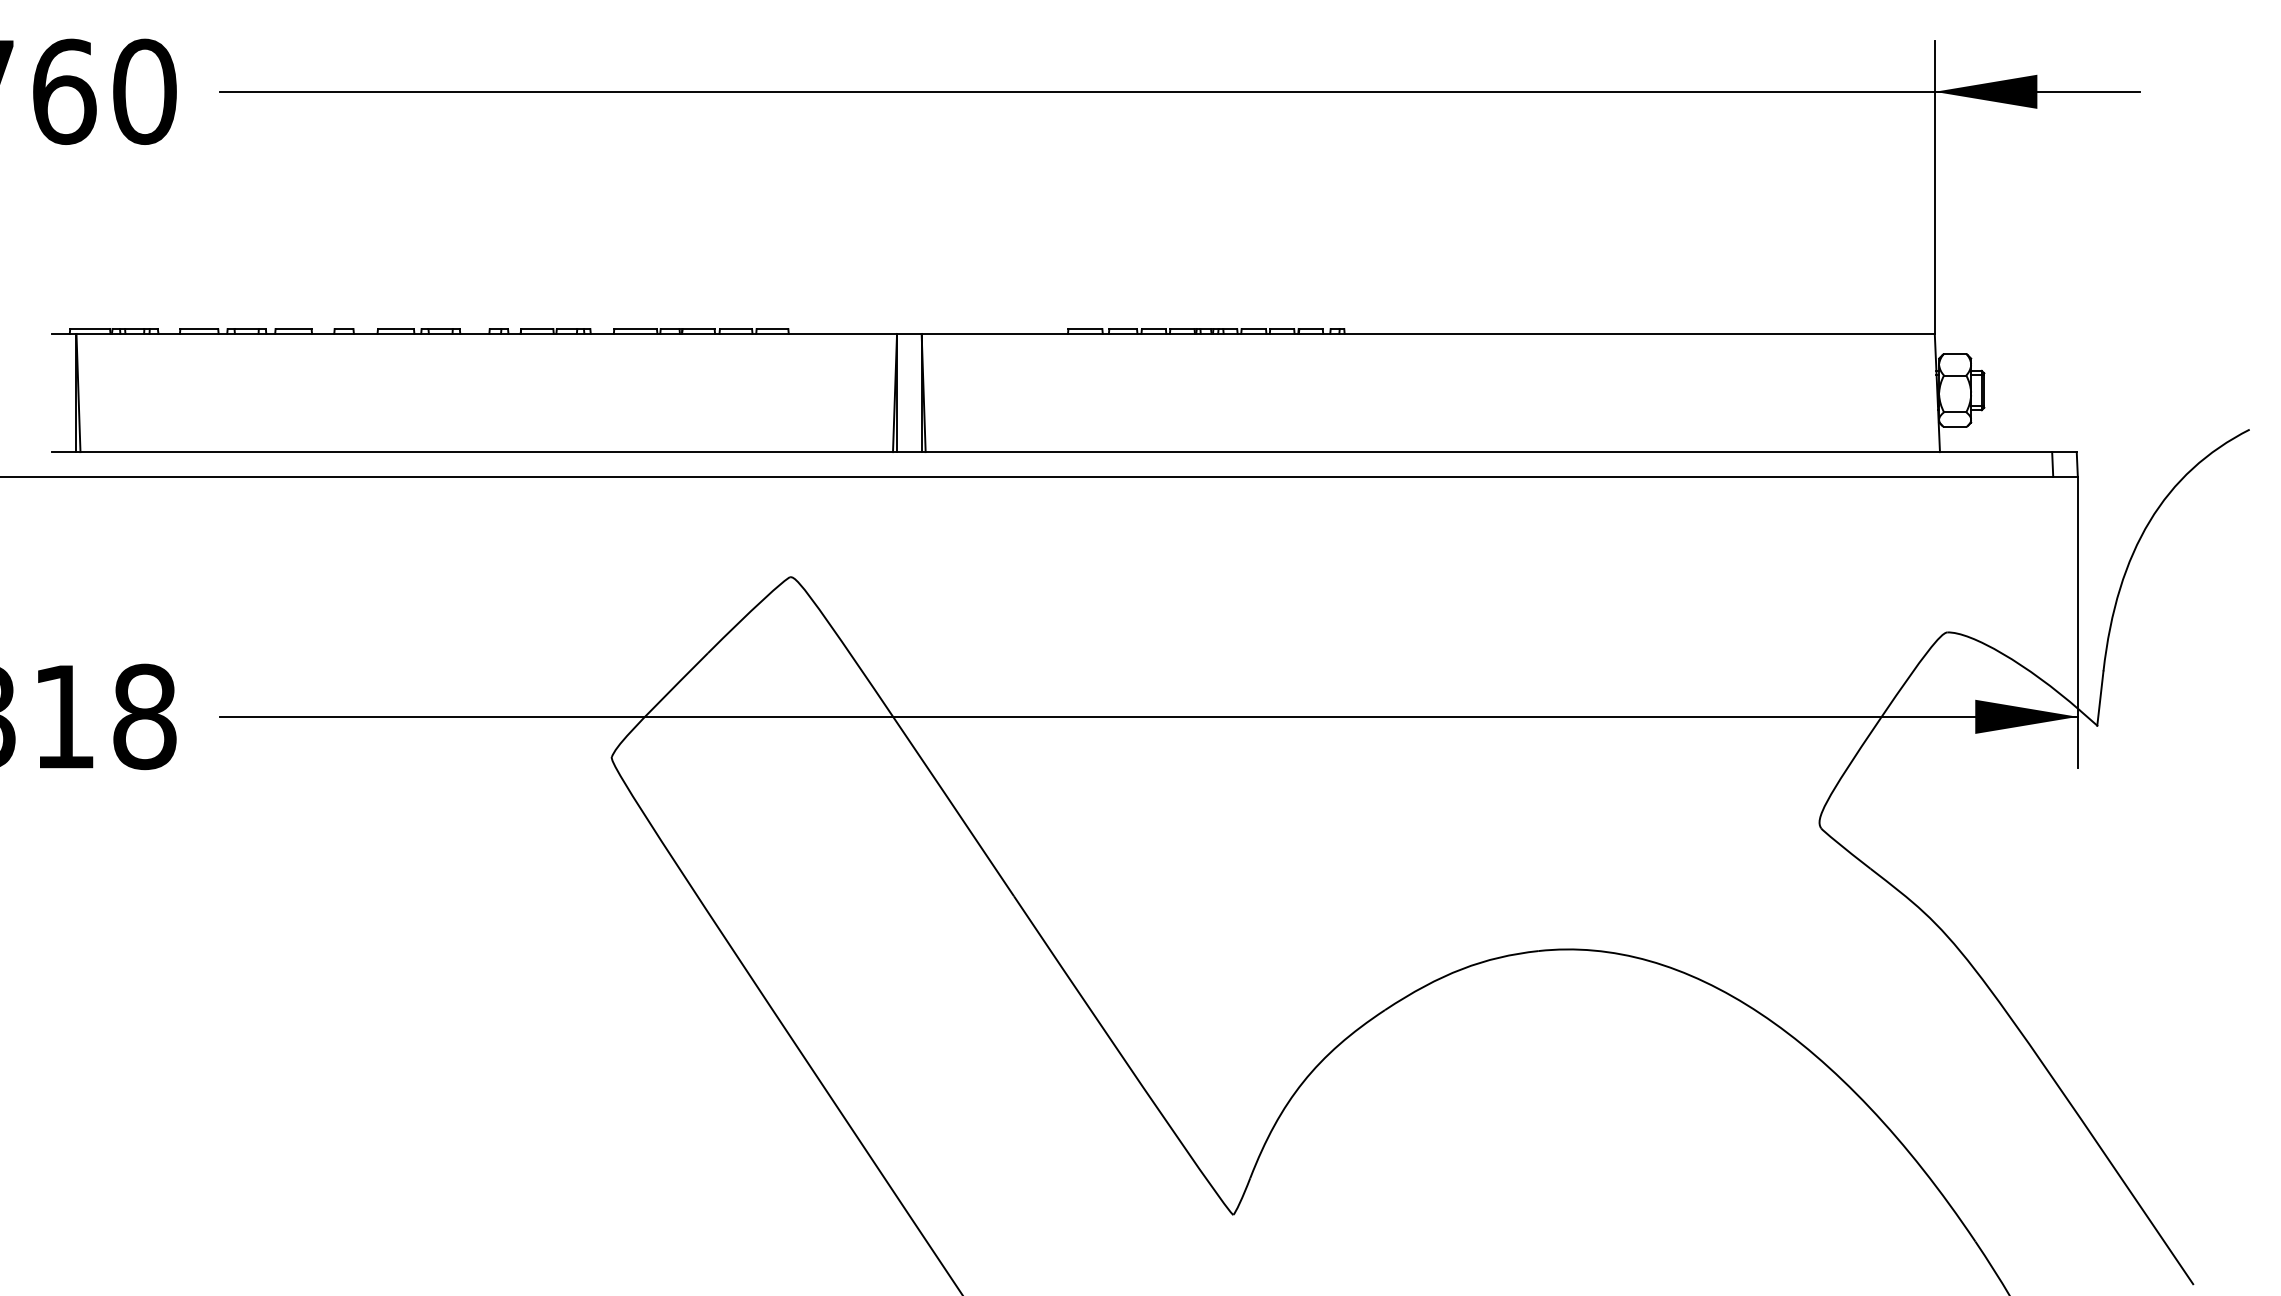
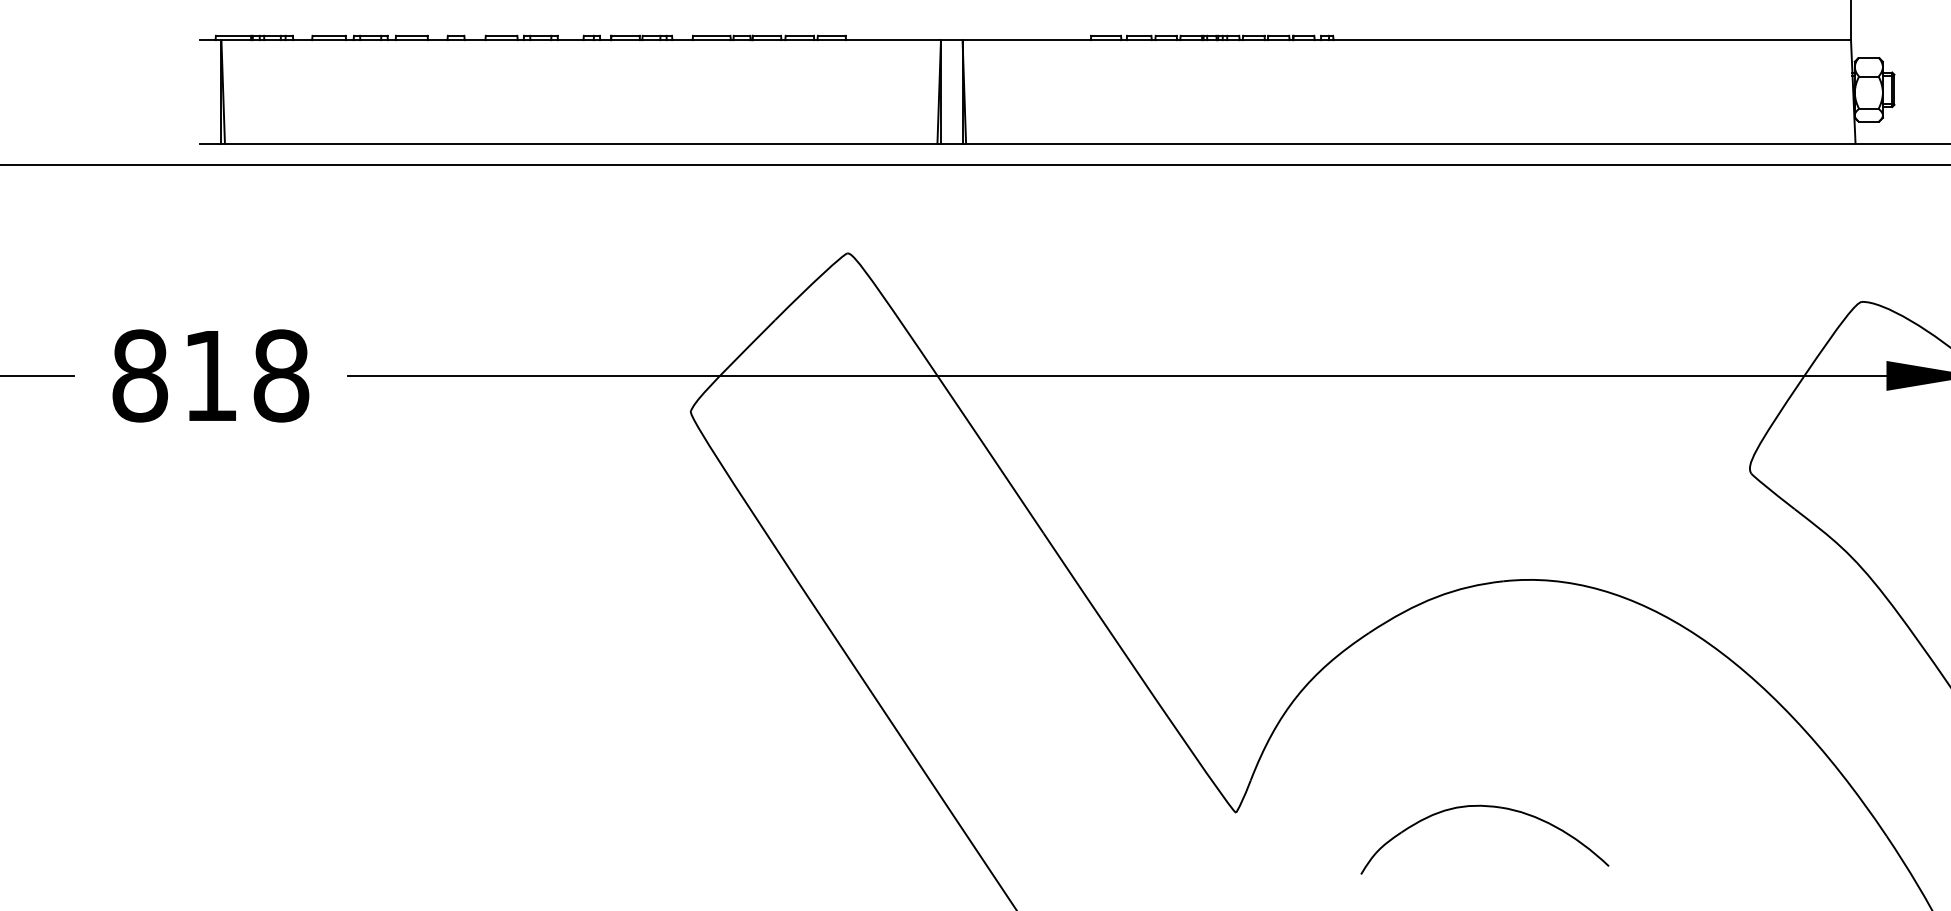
part: (1517, 1208) -> (1485, 807), added

